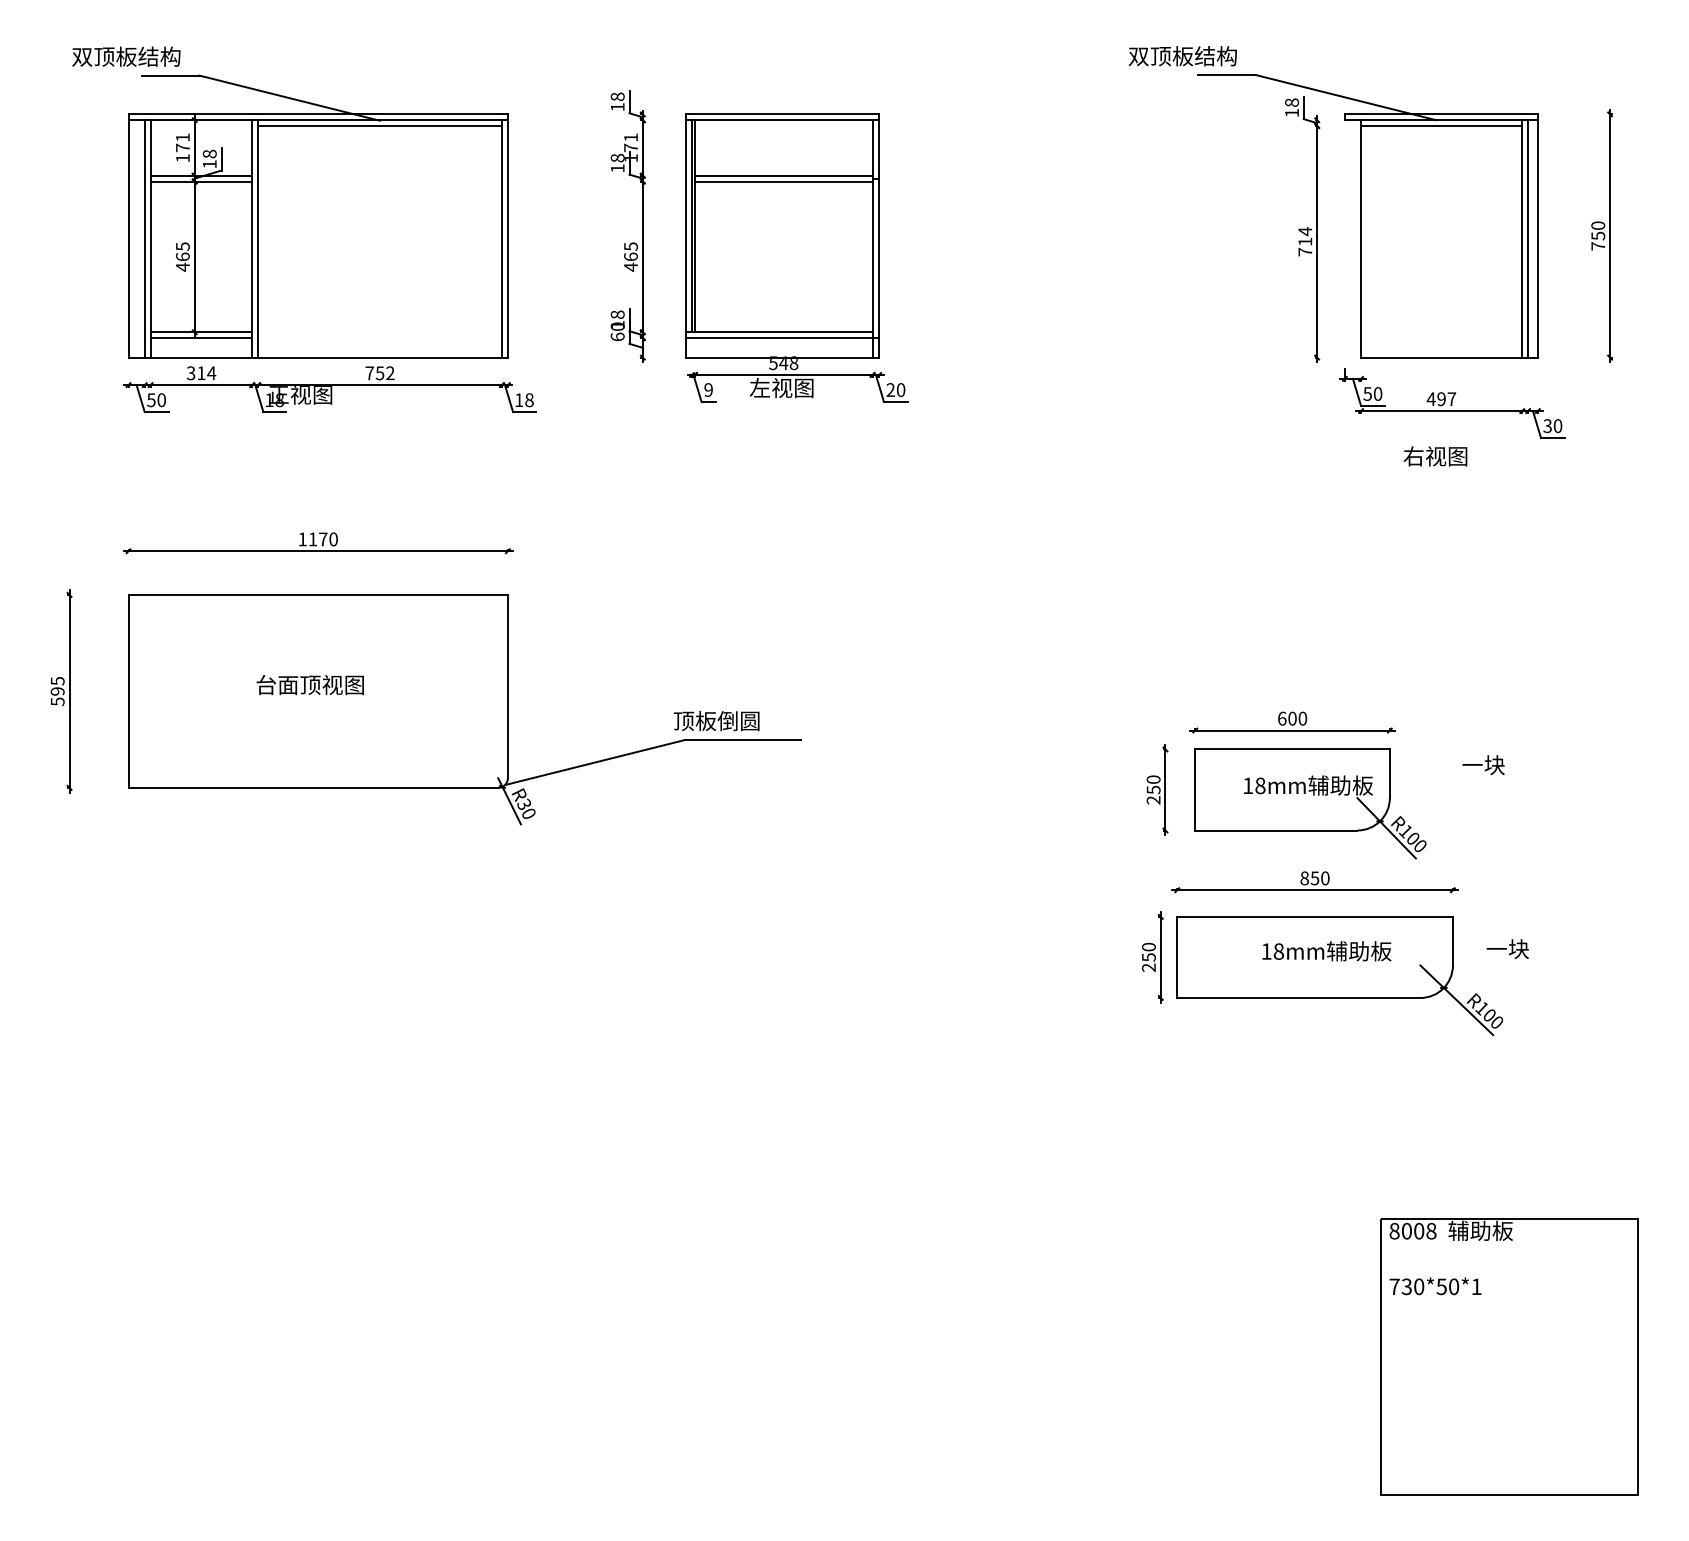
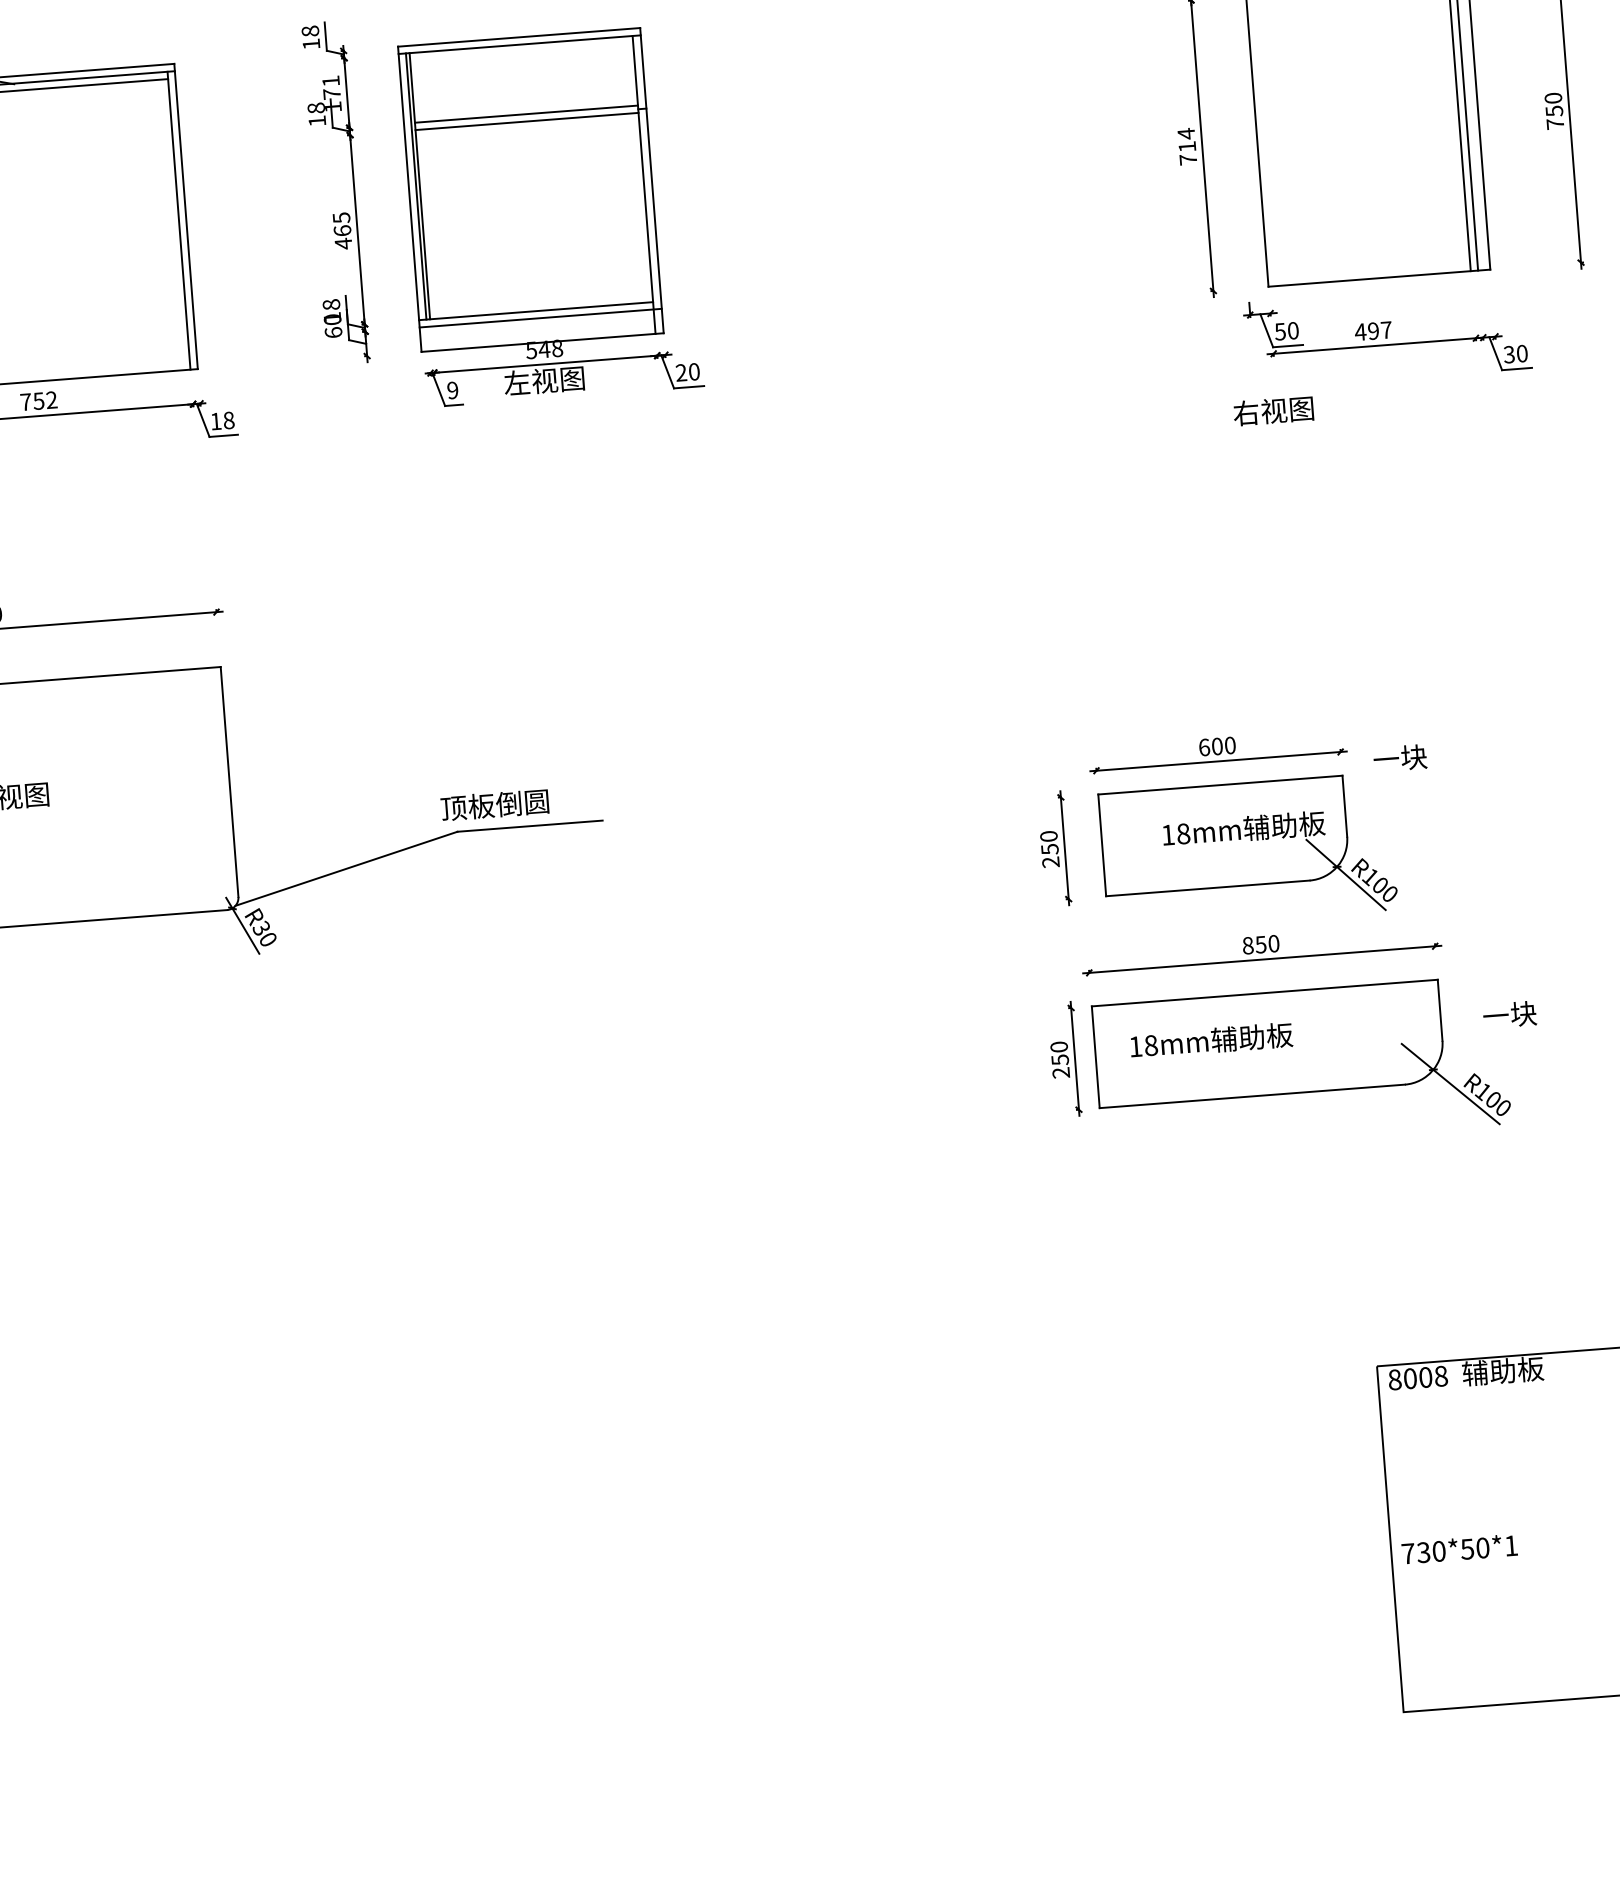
text: (1435, 456) -> (1273, 411), moved
text: (1483, 765) -> (1400, 758), moved
text: (1326, 951) -> (1210, 1040), moved
text: (1435, 1286) -> (1459, 1549), moved

